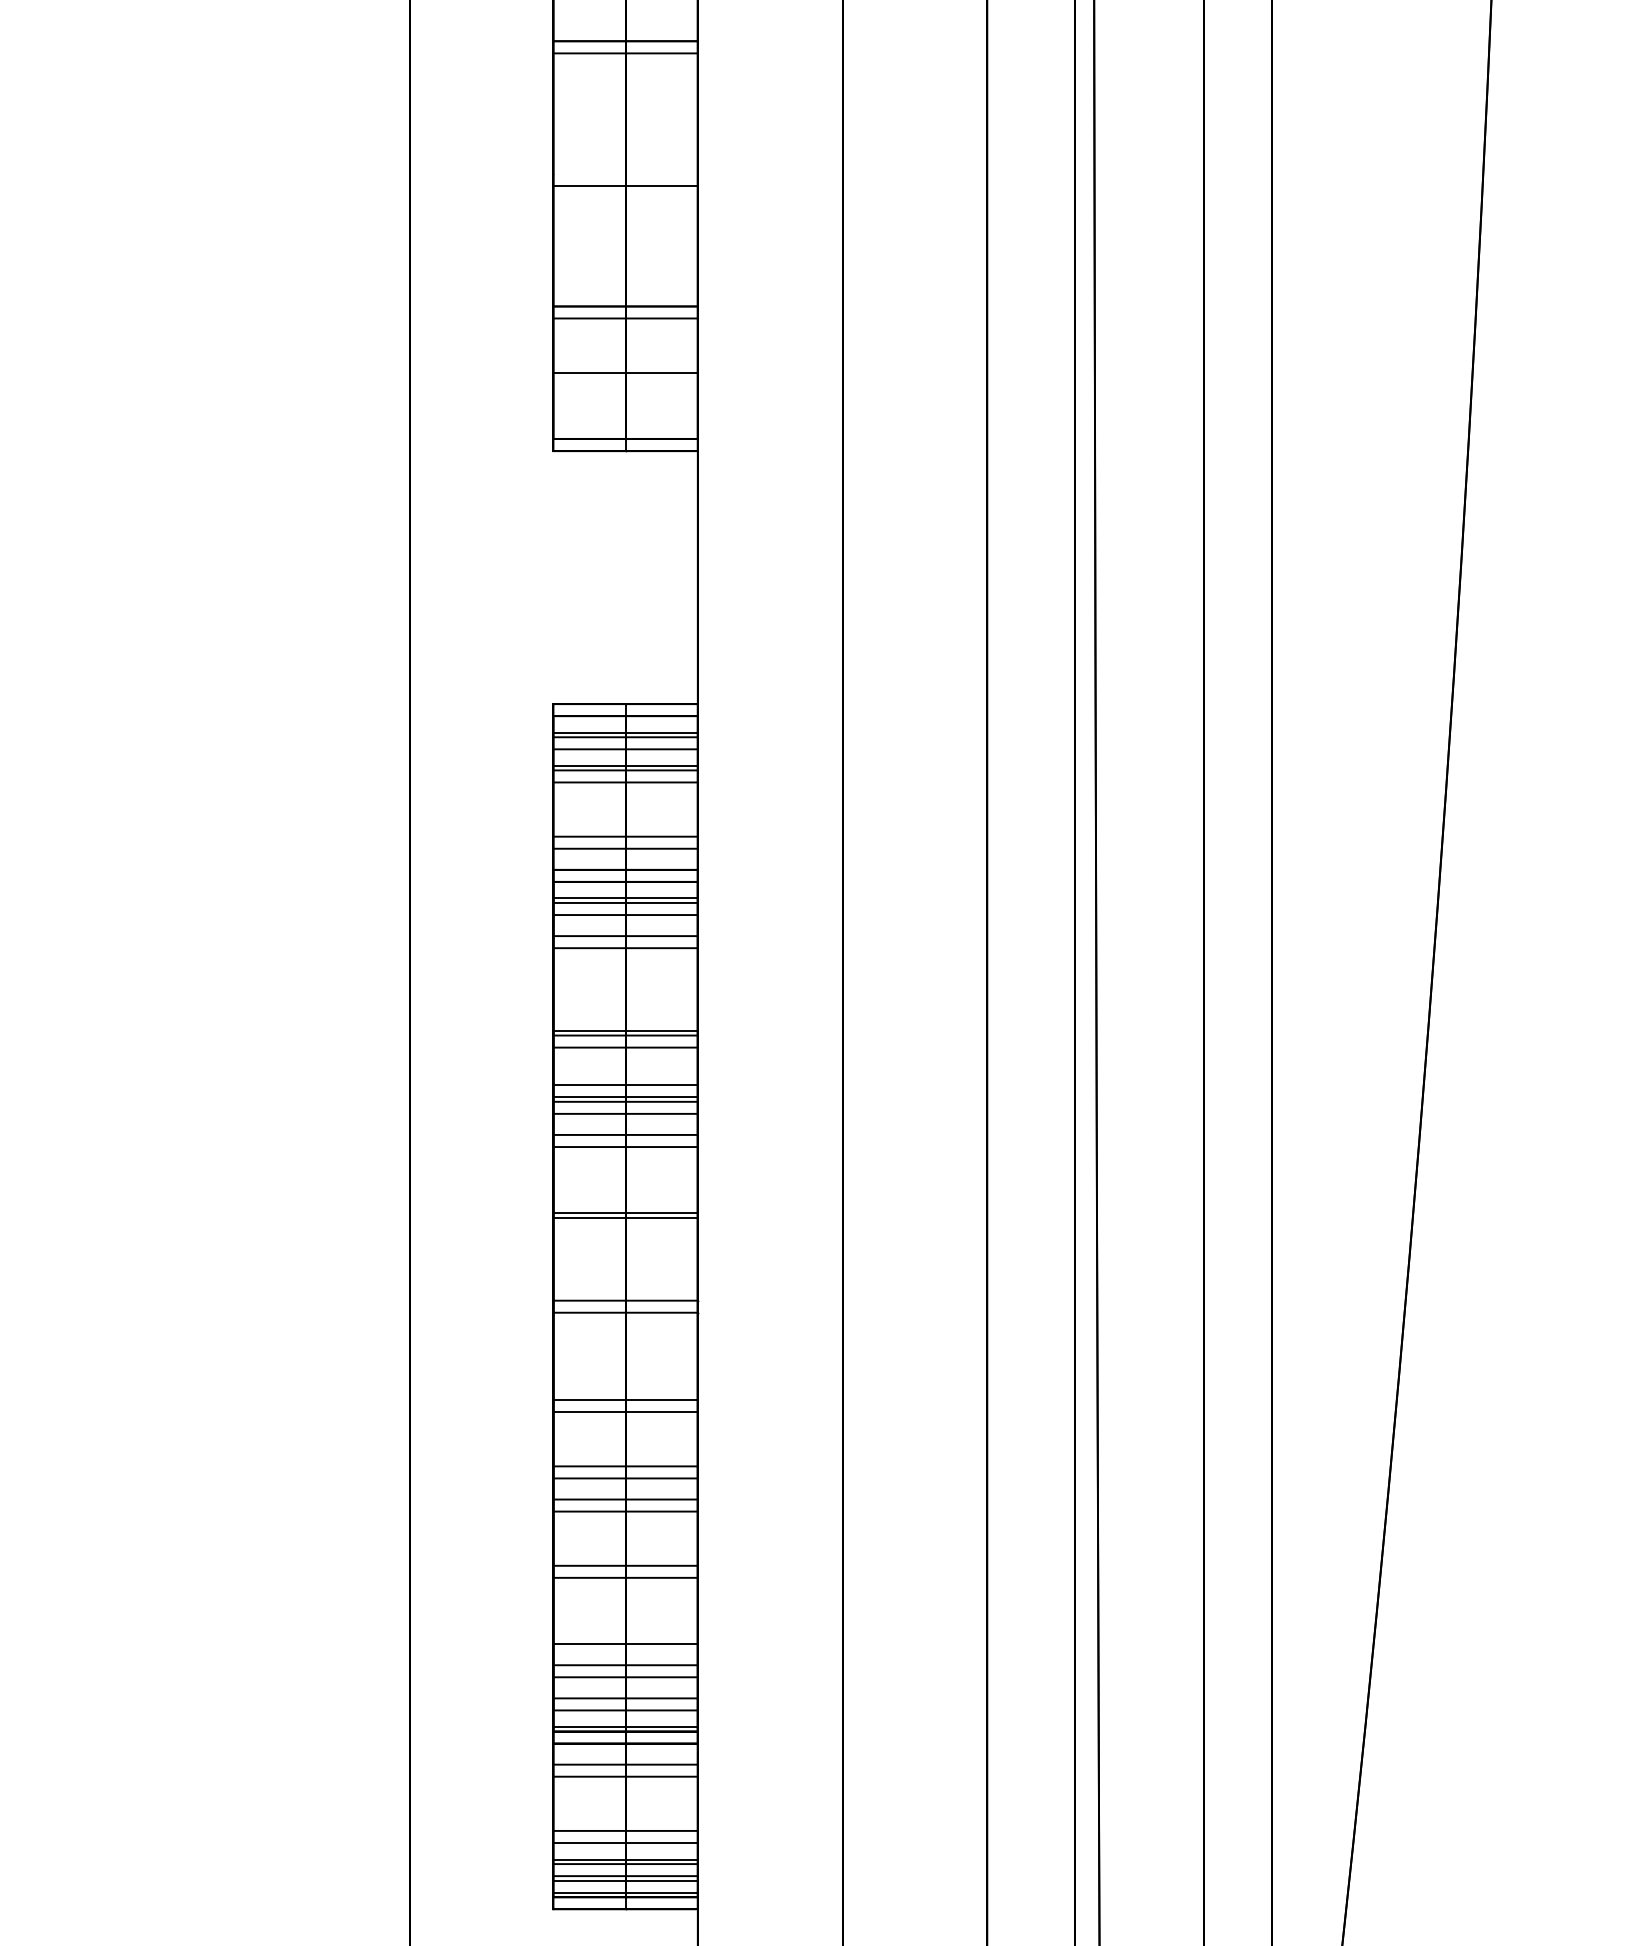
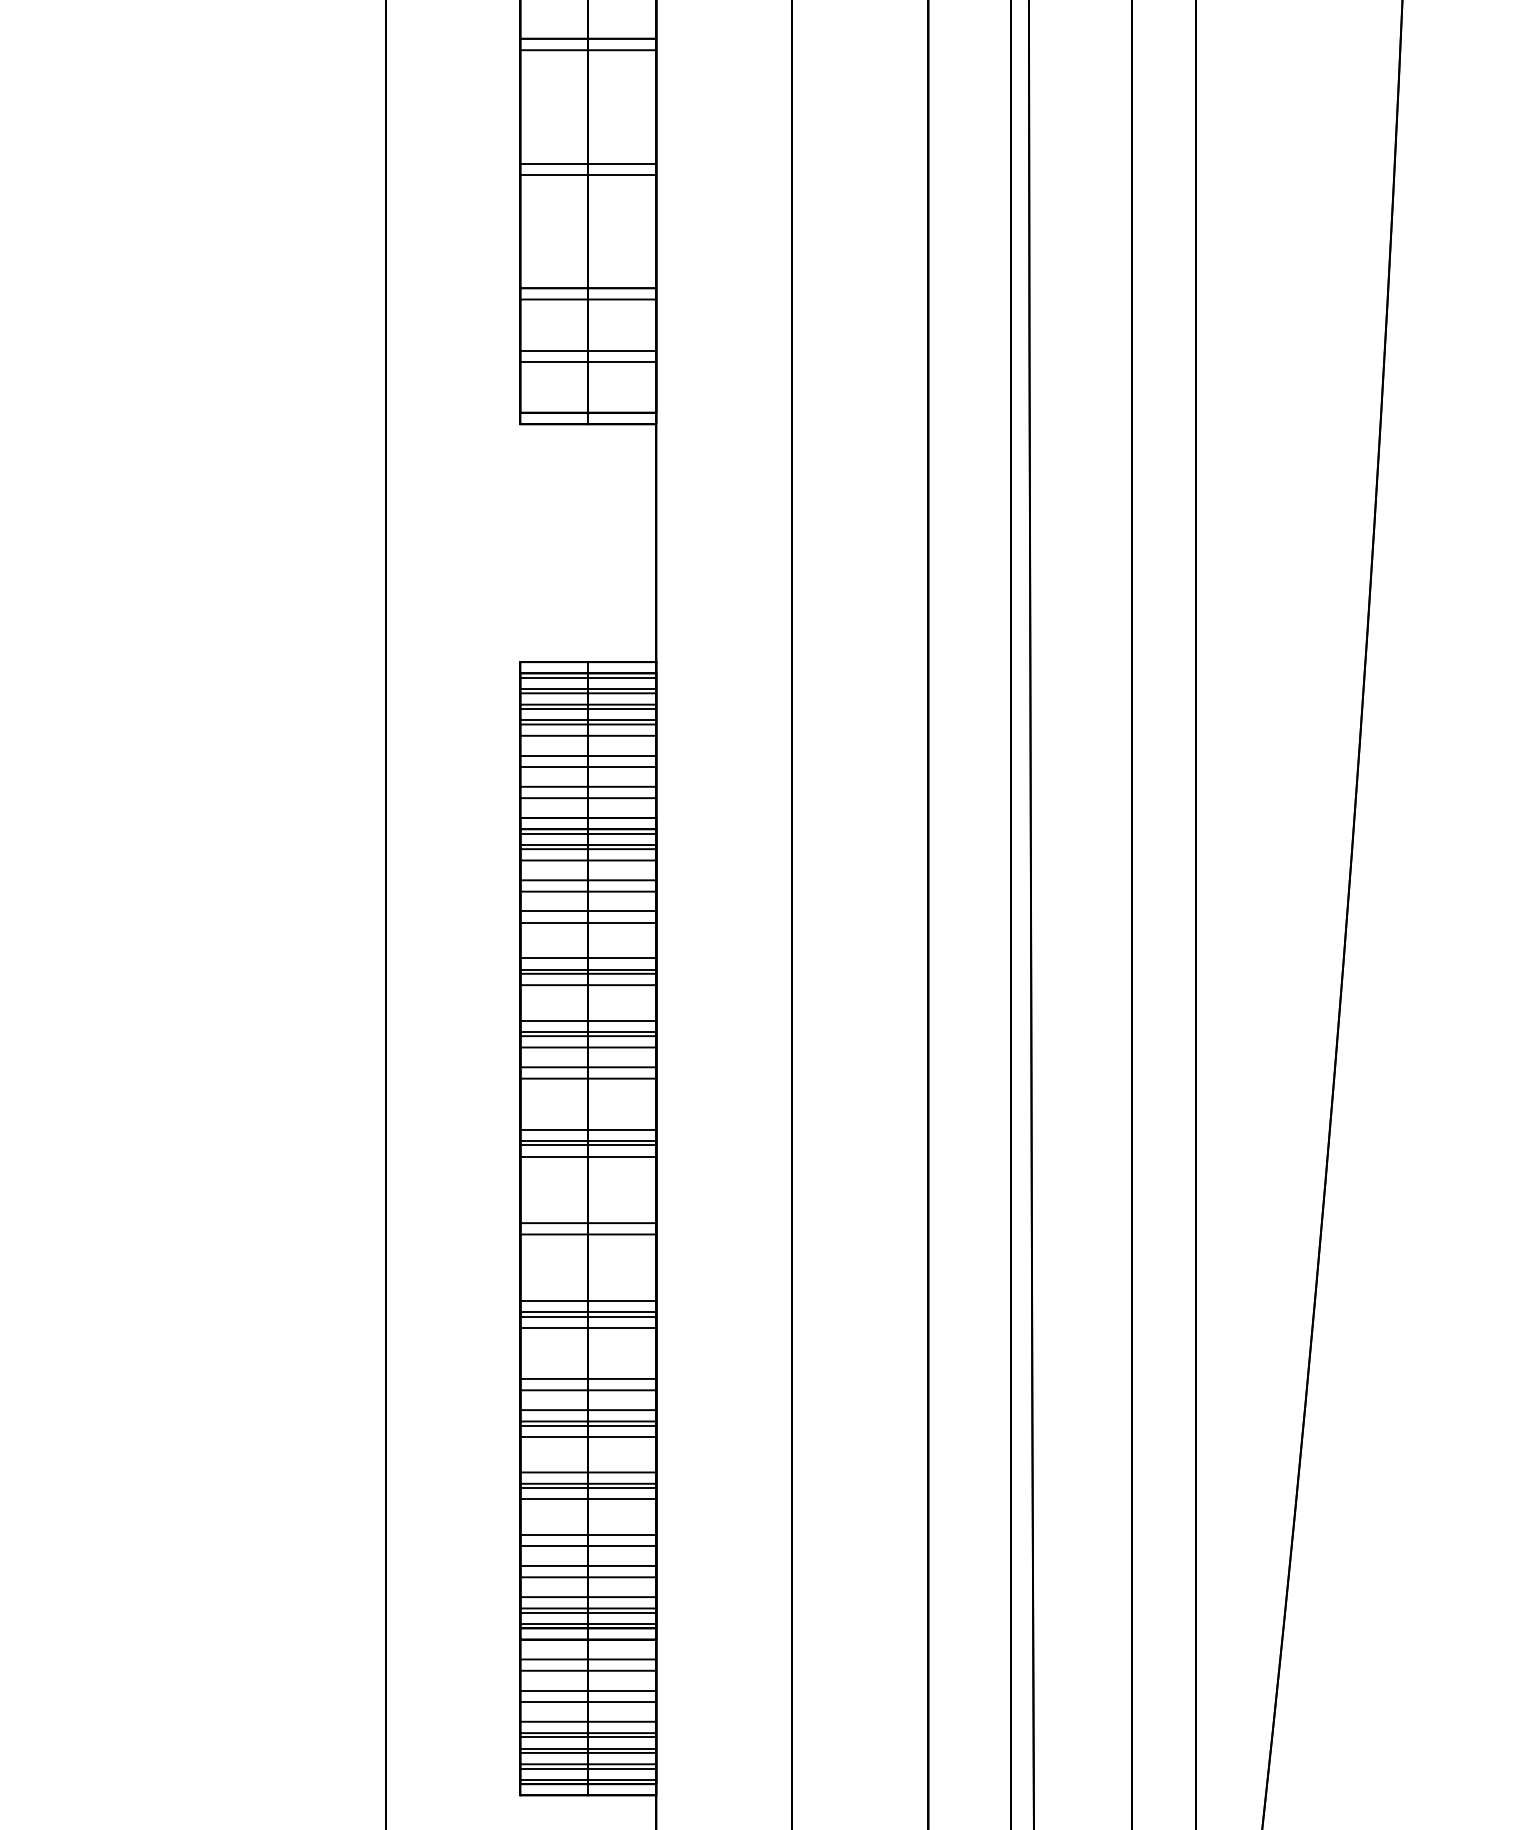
line: (625, 173) -> (588, 163), added
line: (625, 384) -> (588, 361), added
line: (625, 720) -> (588, 677), added
line: (625, 753) -> (588, 708), added
line: (625, 803) -> (588, 755), added
line: (625, 815) -> (588, 766), added
line: (625, 886) -> (588, 833), added
line: (625, 969) -> (588, 911), added
line: (625, 980) -> (588, 922), added
line: (625, 1019) -> (588, 958), added
line: (625, 1201) -> (588, 1129), added
line: (625, 1229) -> (588, 1156), added
line: (625, 1384) -> (588, 1301), added
line: (625, 1395) -> (588, 1312), added
line: (625, 1515) -> (588, 1425), added
line: (625, 1528) -> (588, 1437), added
line: (625, 1582) -> (588, 1488), added
line: (625, 1594) -> (588, 1499), added
line: (625, 1631) -> (588, 1534), added
line: (625, 1714) -> (588, 1612), added
line: (625, 1797) -> (588, 1690), added
line: (625, 1809) -> (588, 1701), added
line: (625, 1847) -> (588, 1737), added

